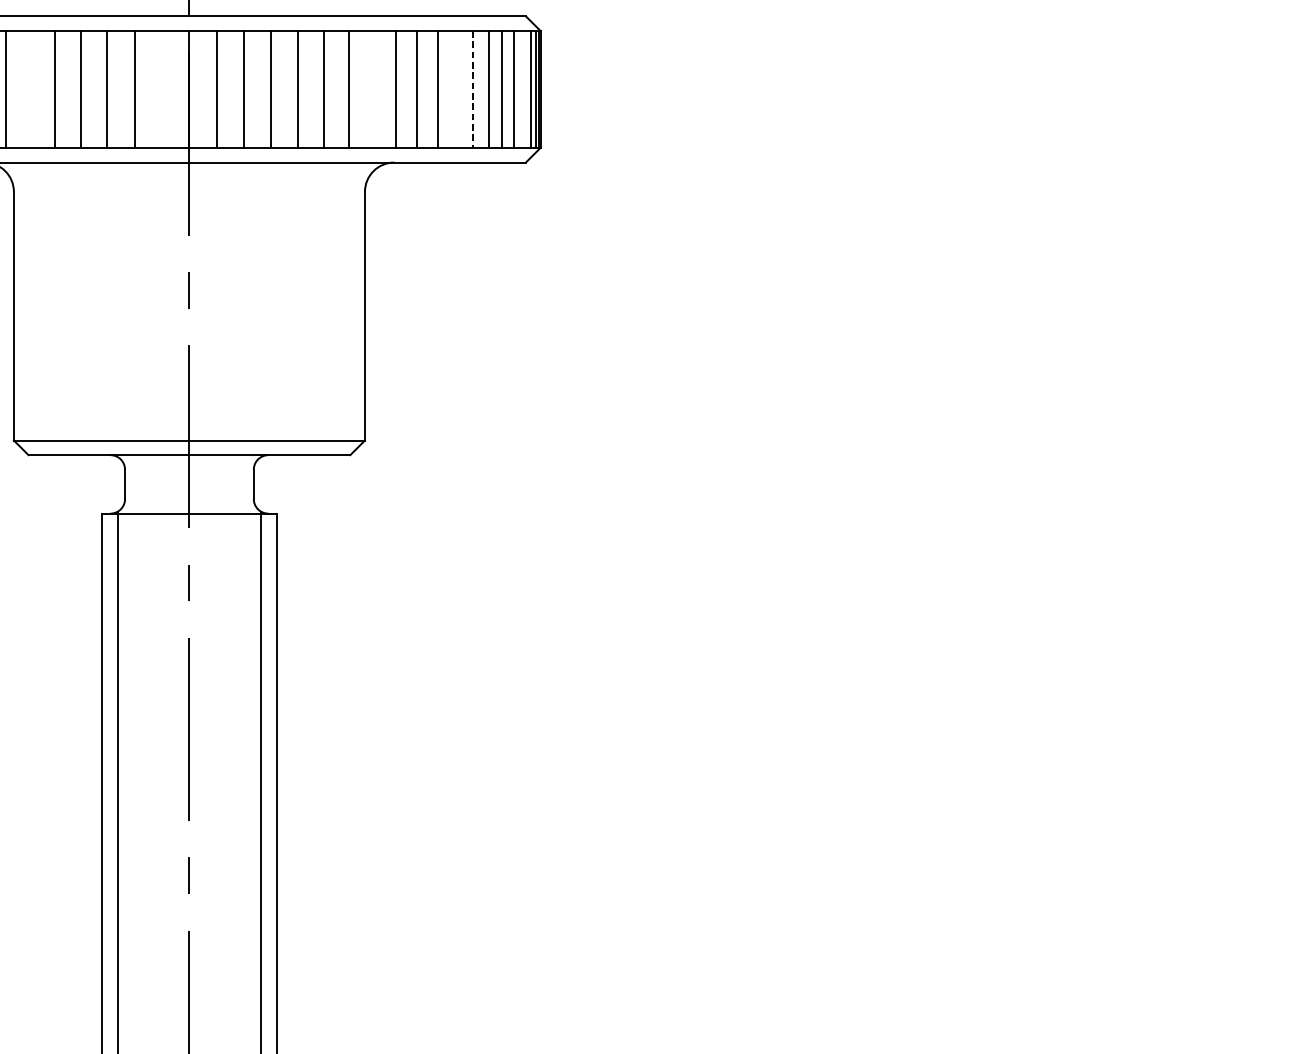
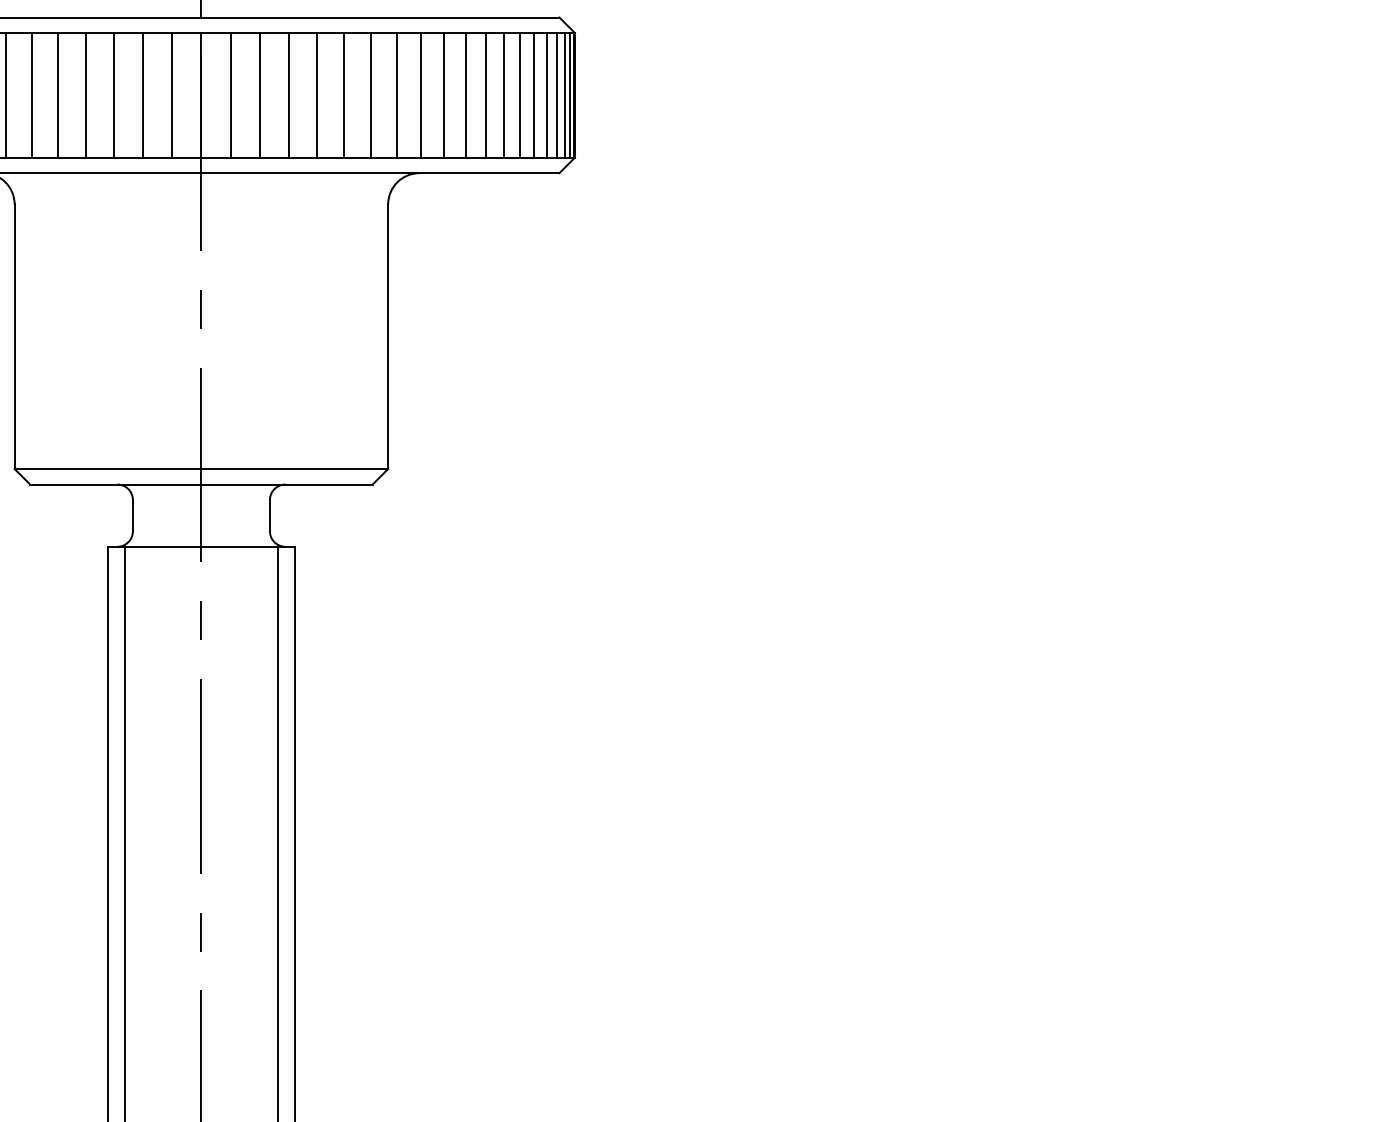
line: (29, 89) -> (31, 95), added
line: (162, 89) -> (172, 95), added
line: (372, 89) -> (396, 95), added
line: (456, 89) -> (485, 95), added
line: (473, 89) -> (503, 95), dashed -> solid
line: (523, 89) -> (556, 95), added

